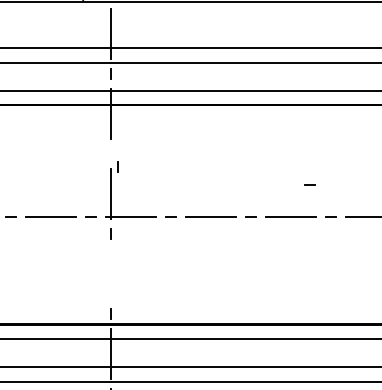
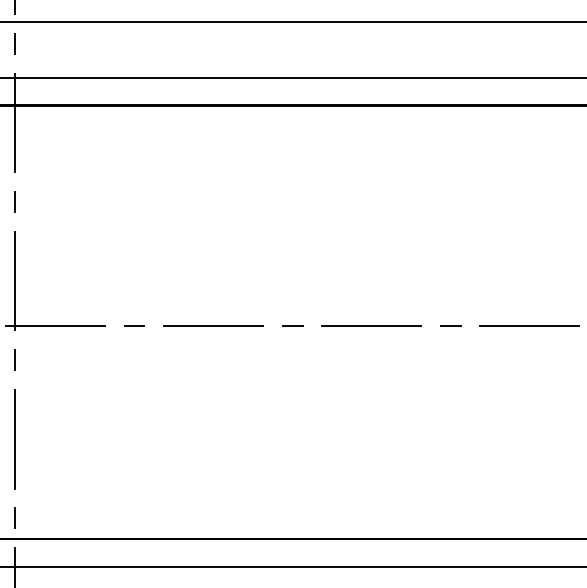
line: (117, 166) -> (15, 201), moved
line: (309, 184) -> (408, 262), removed
line: (110, 274) -> (15, 440), added

